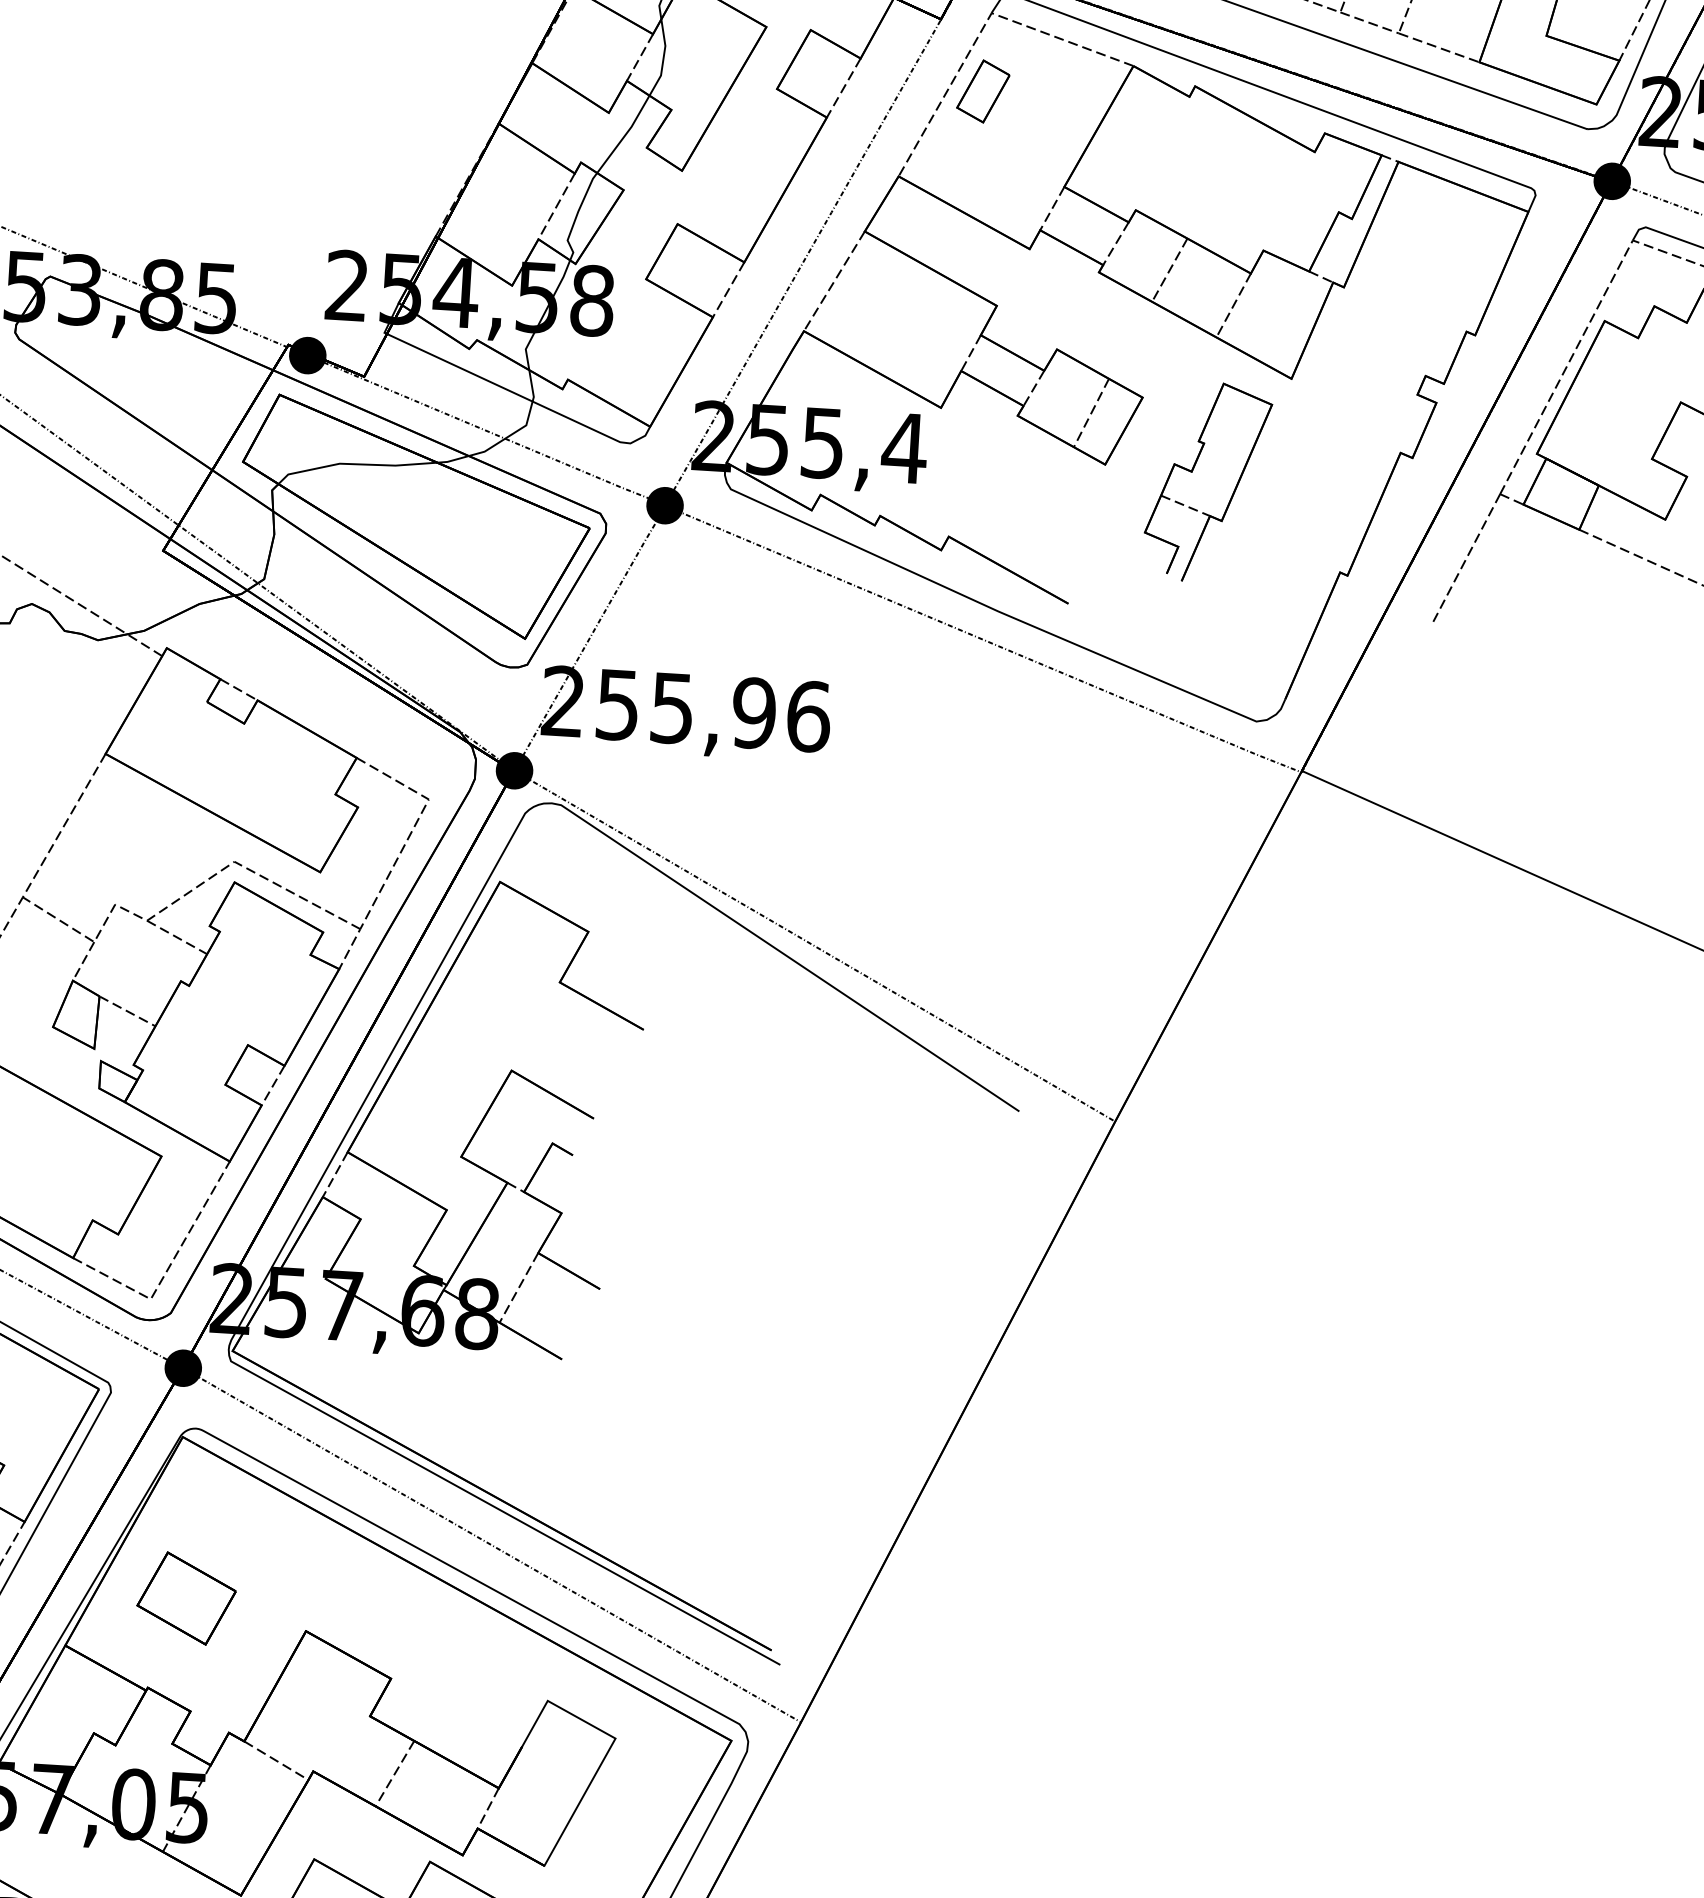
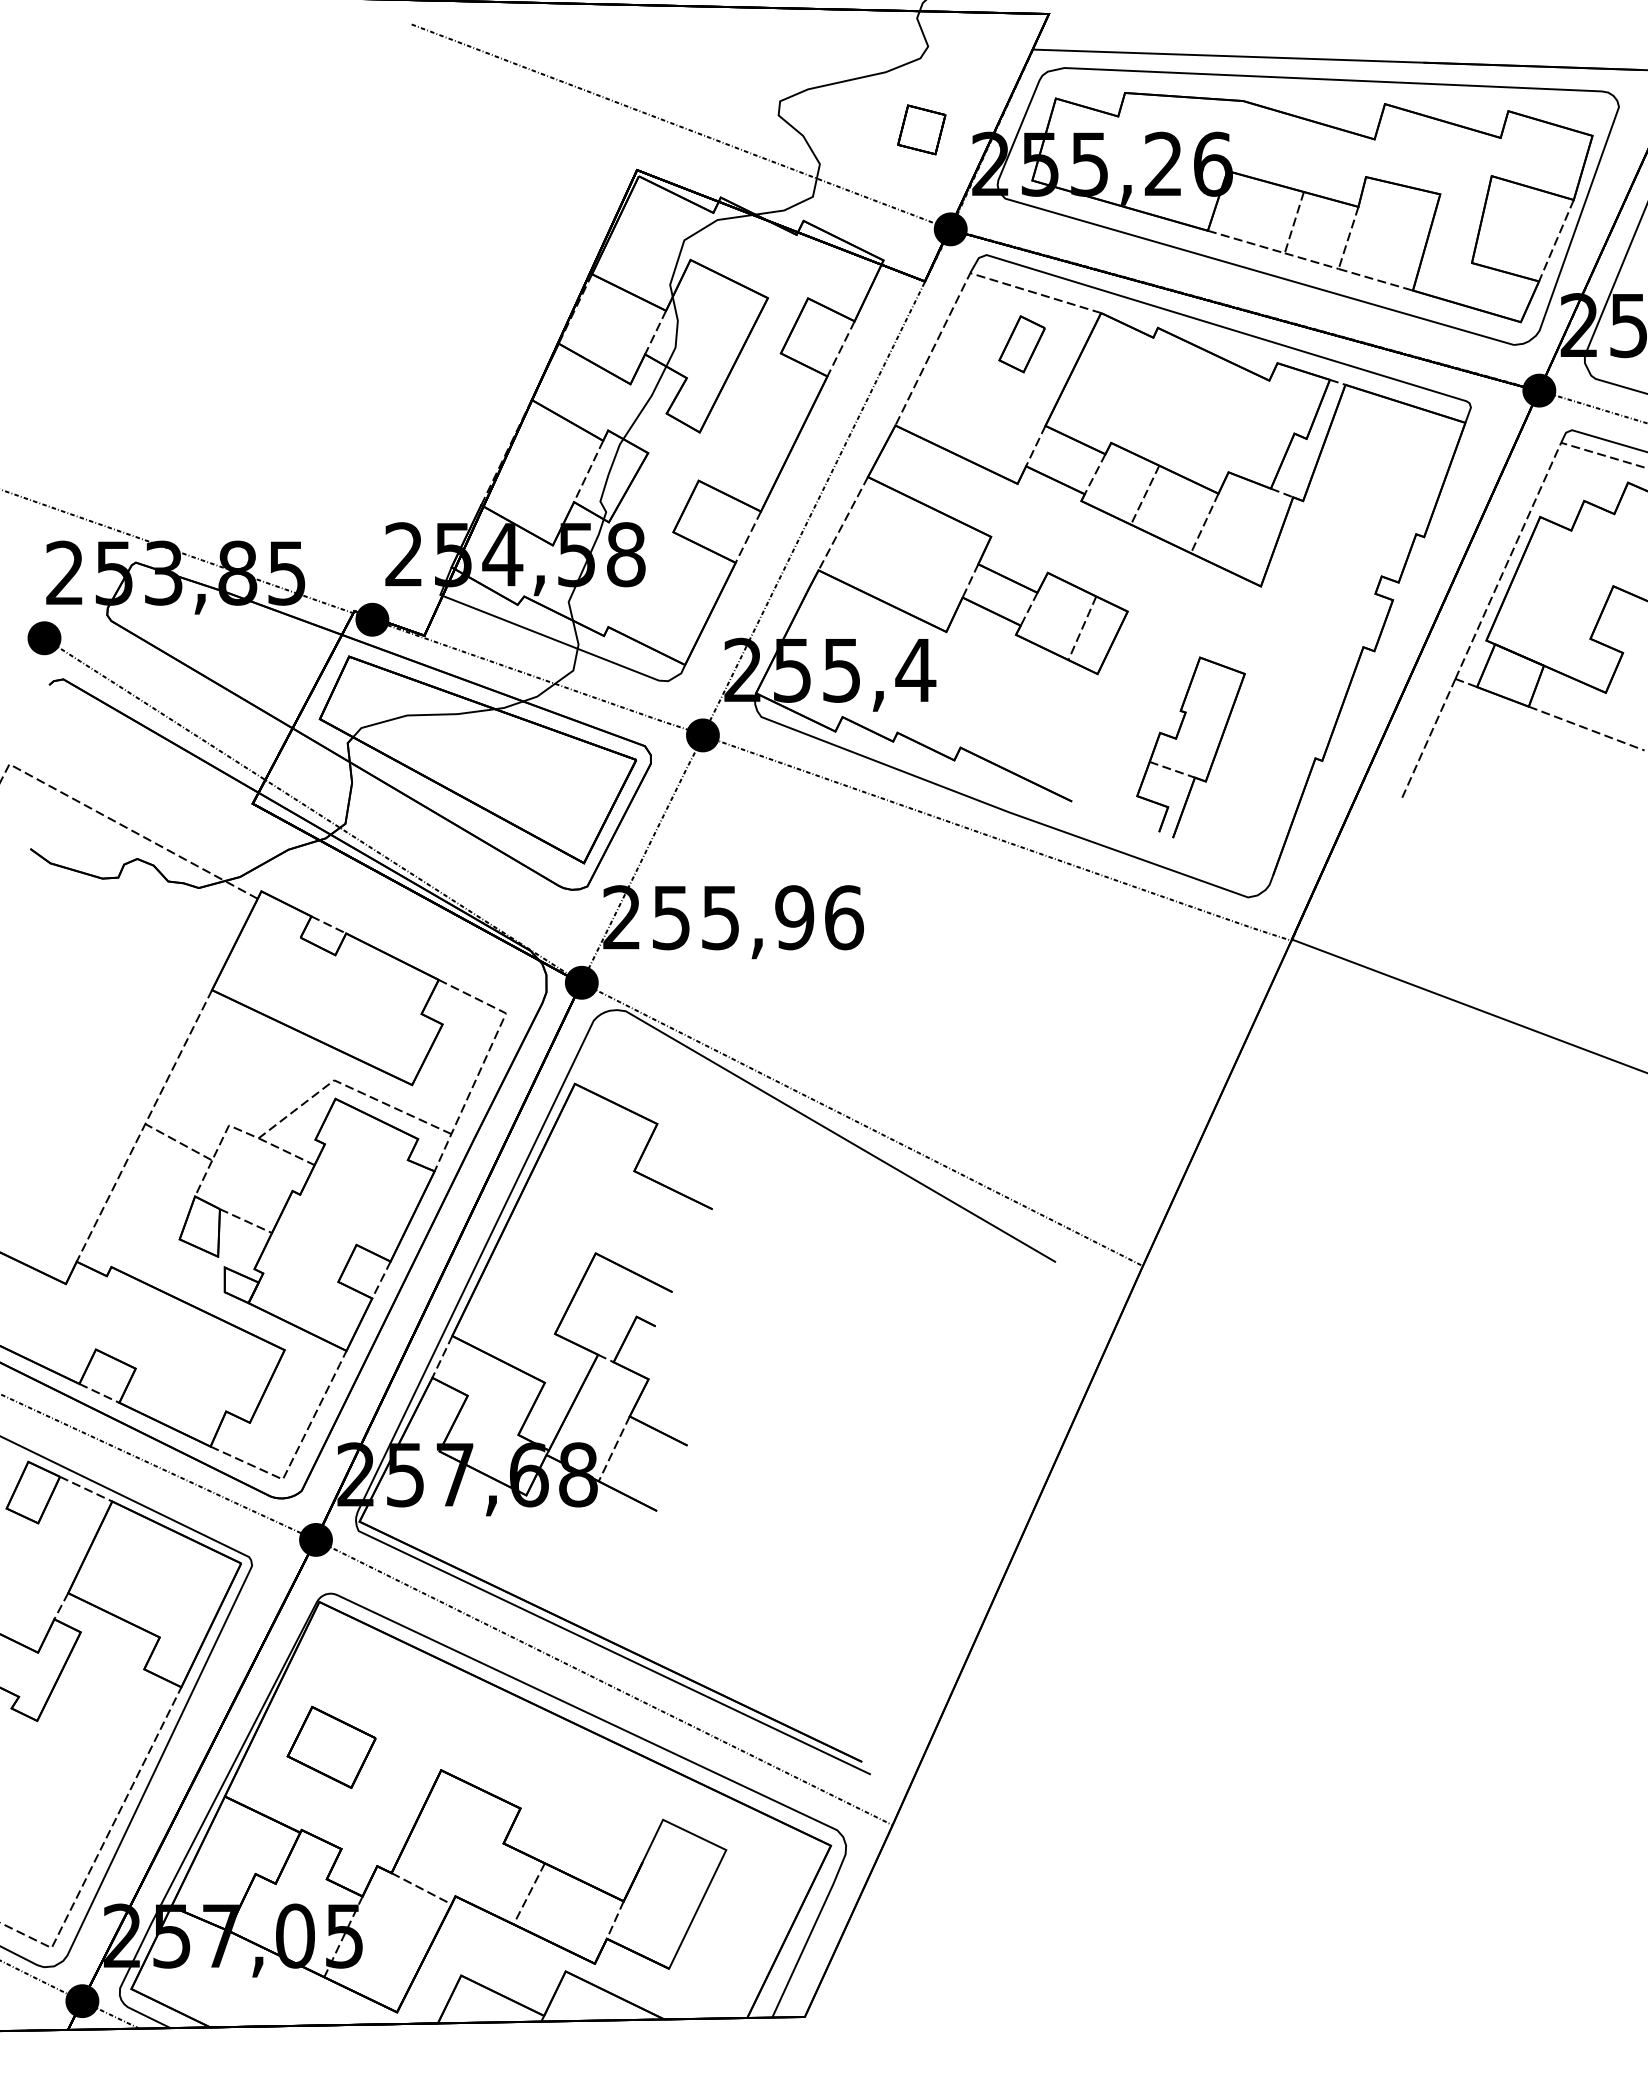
part: (982, 91) -> (1021, 344), moved
part: (1193, 471) -> (1177, 738), moved

